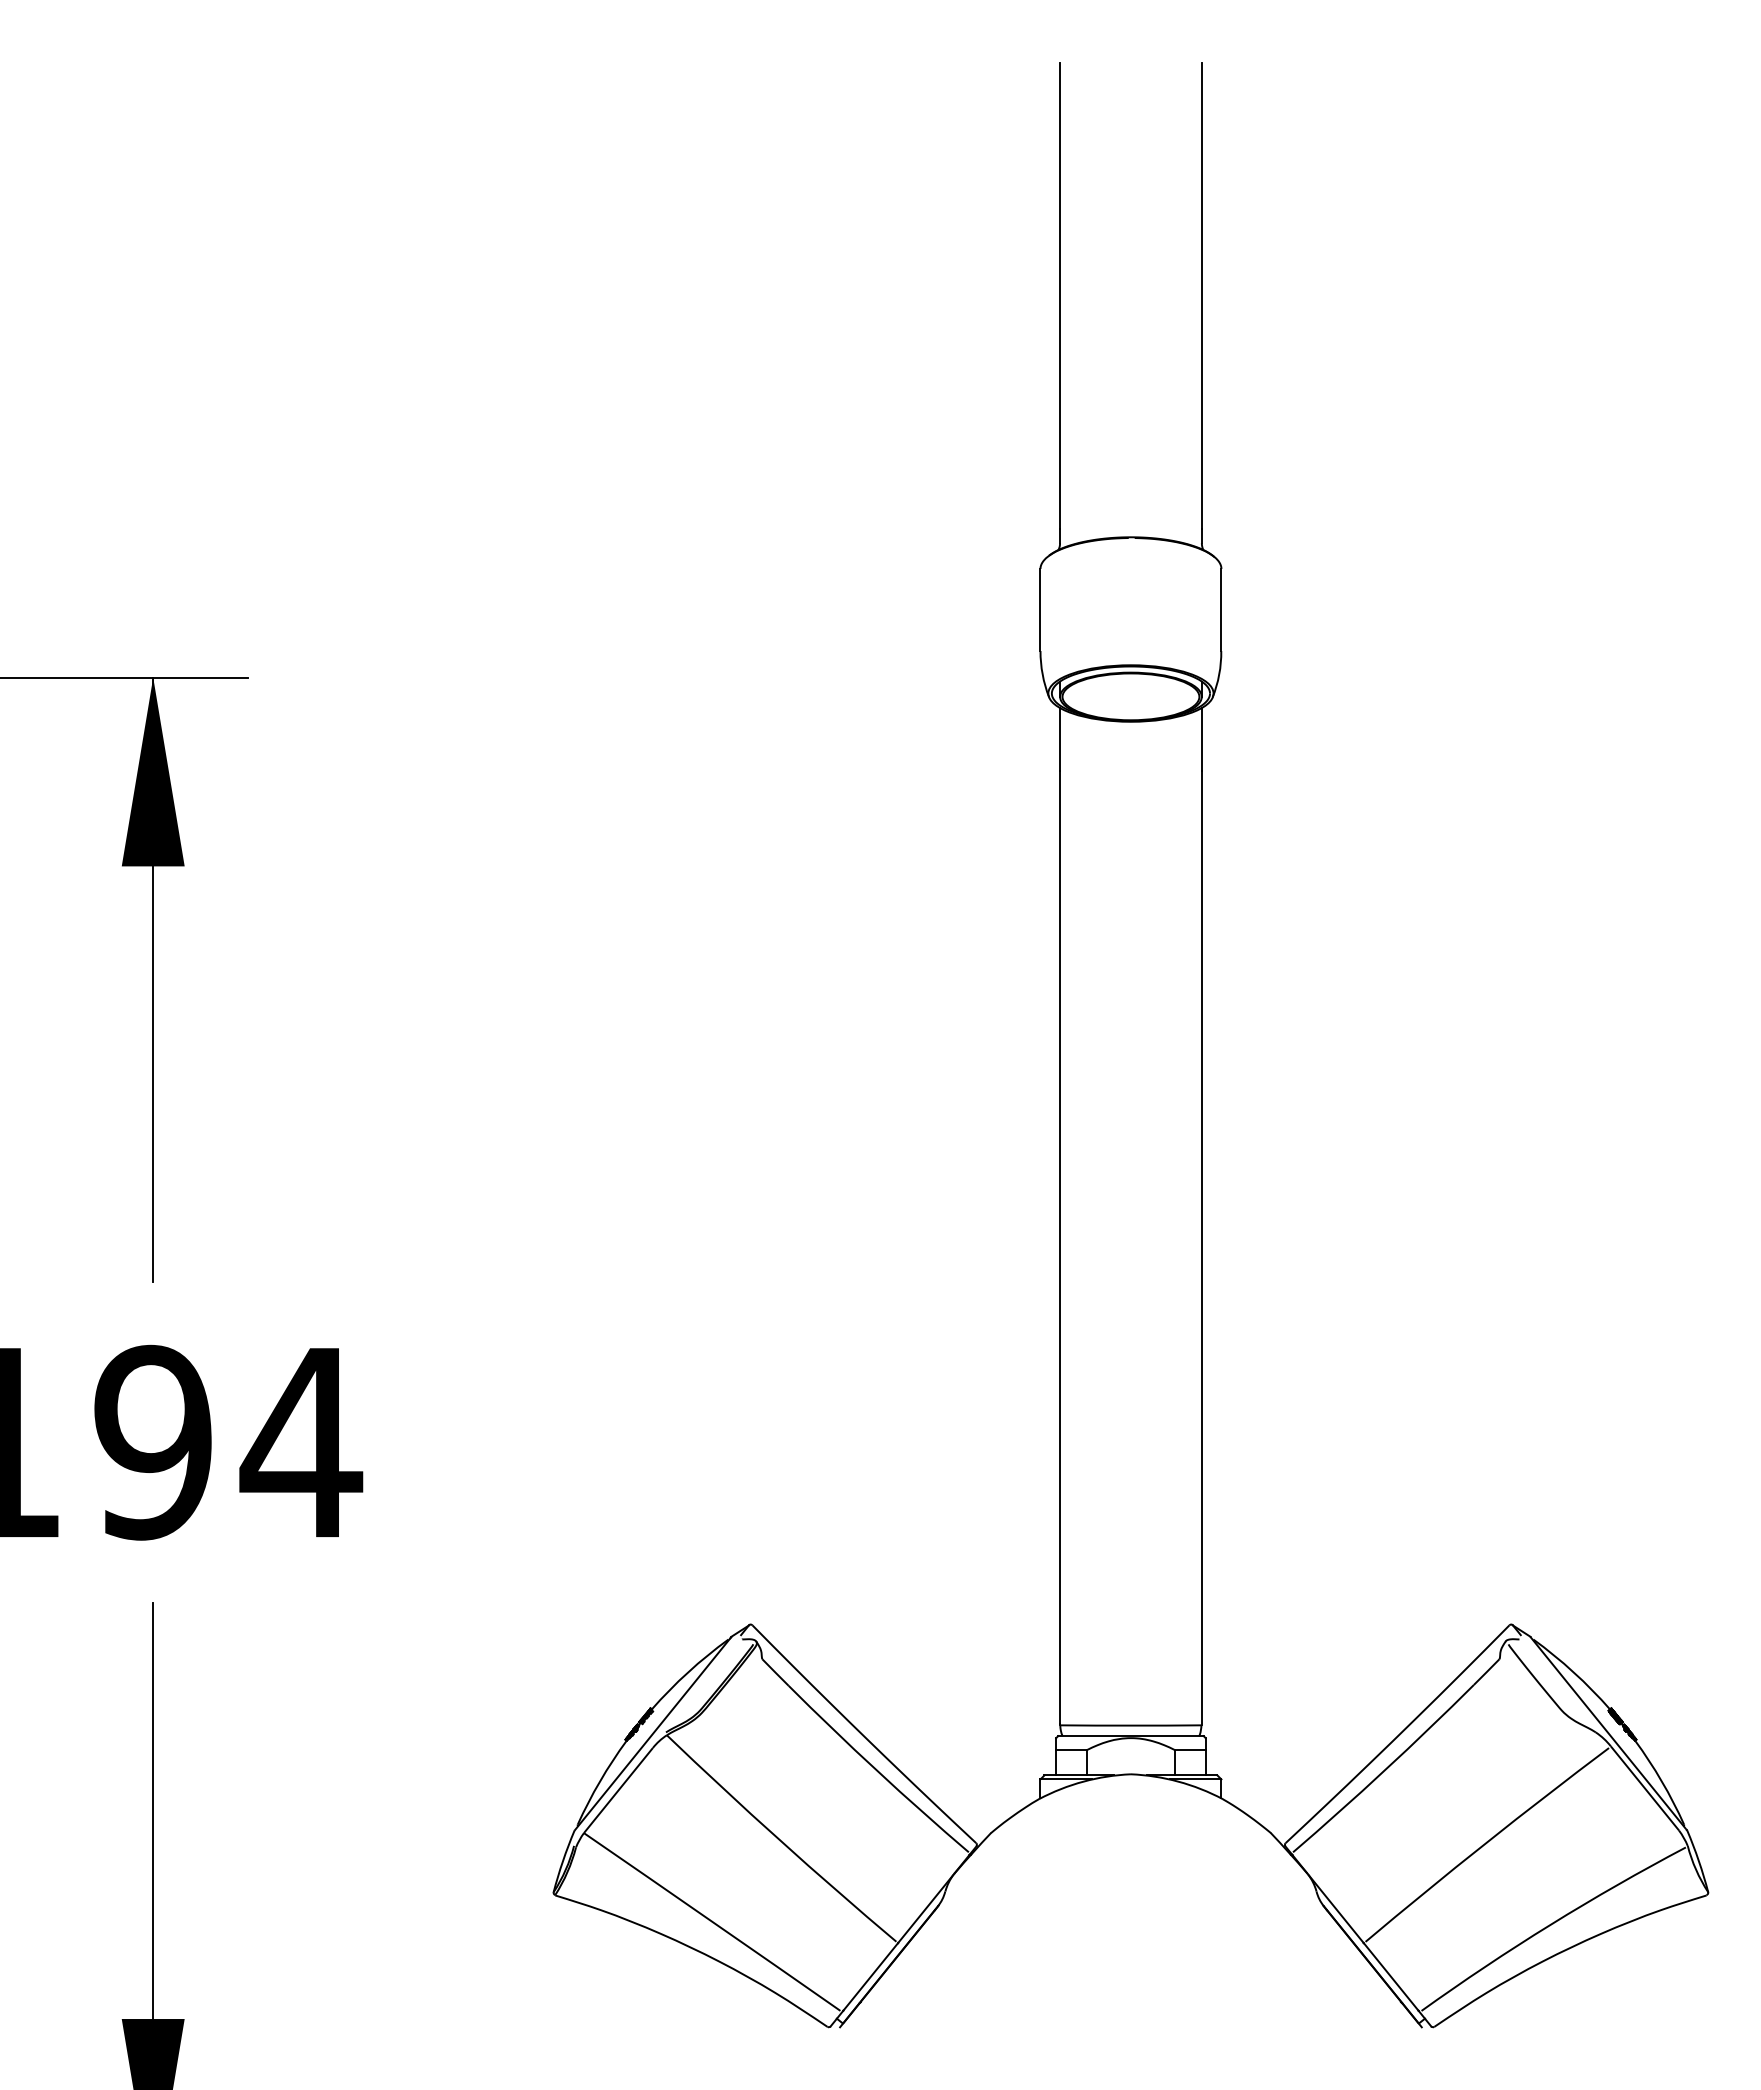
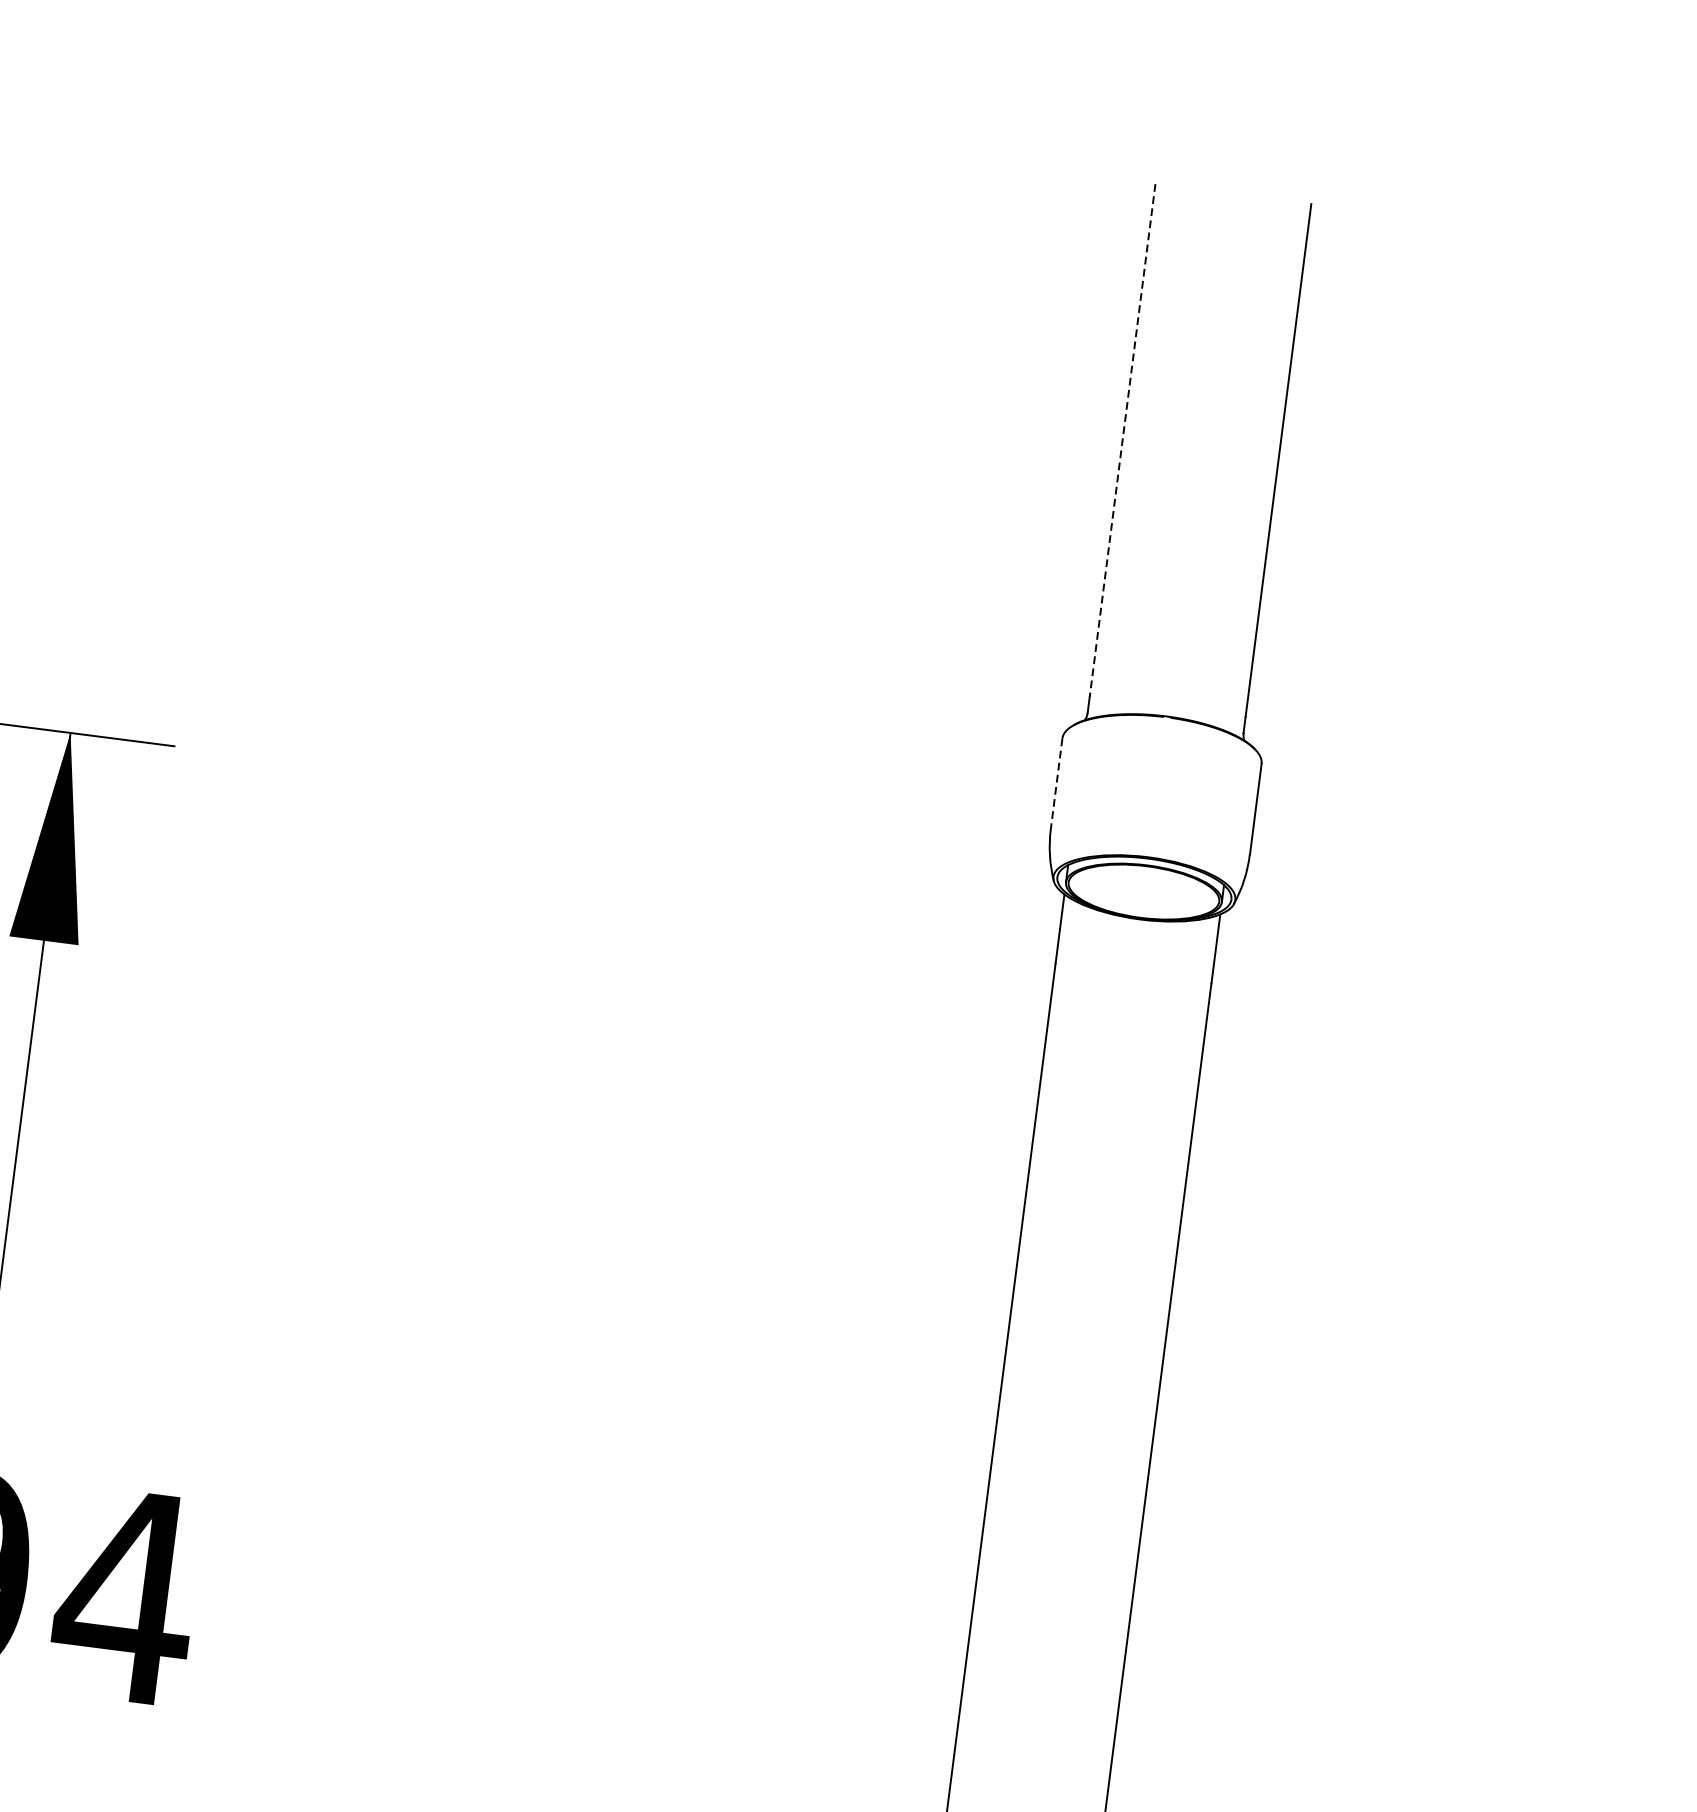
line: (1060, 295) -> (1123, 440), solid -> dashed
line: (1040, 610) -> (1056, 784), solid -> dashed

